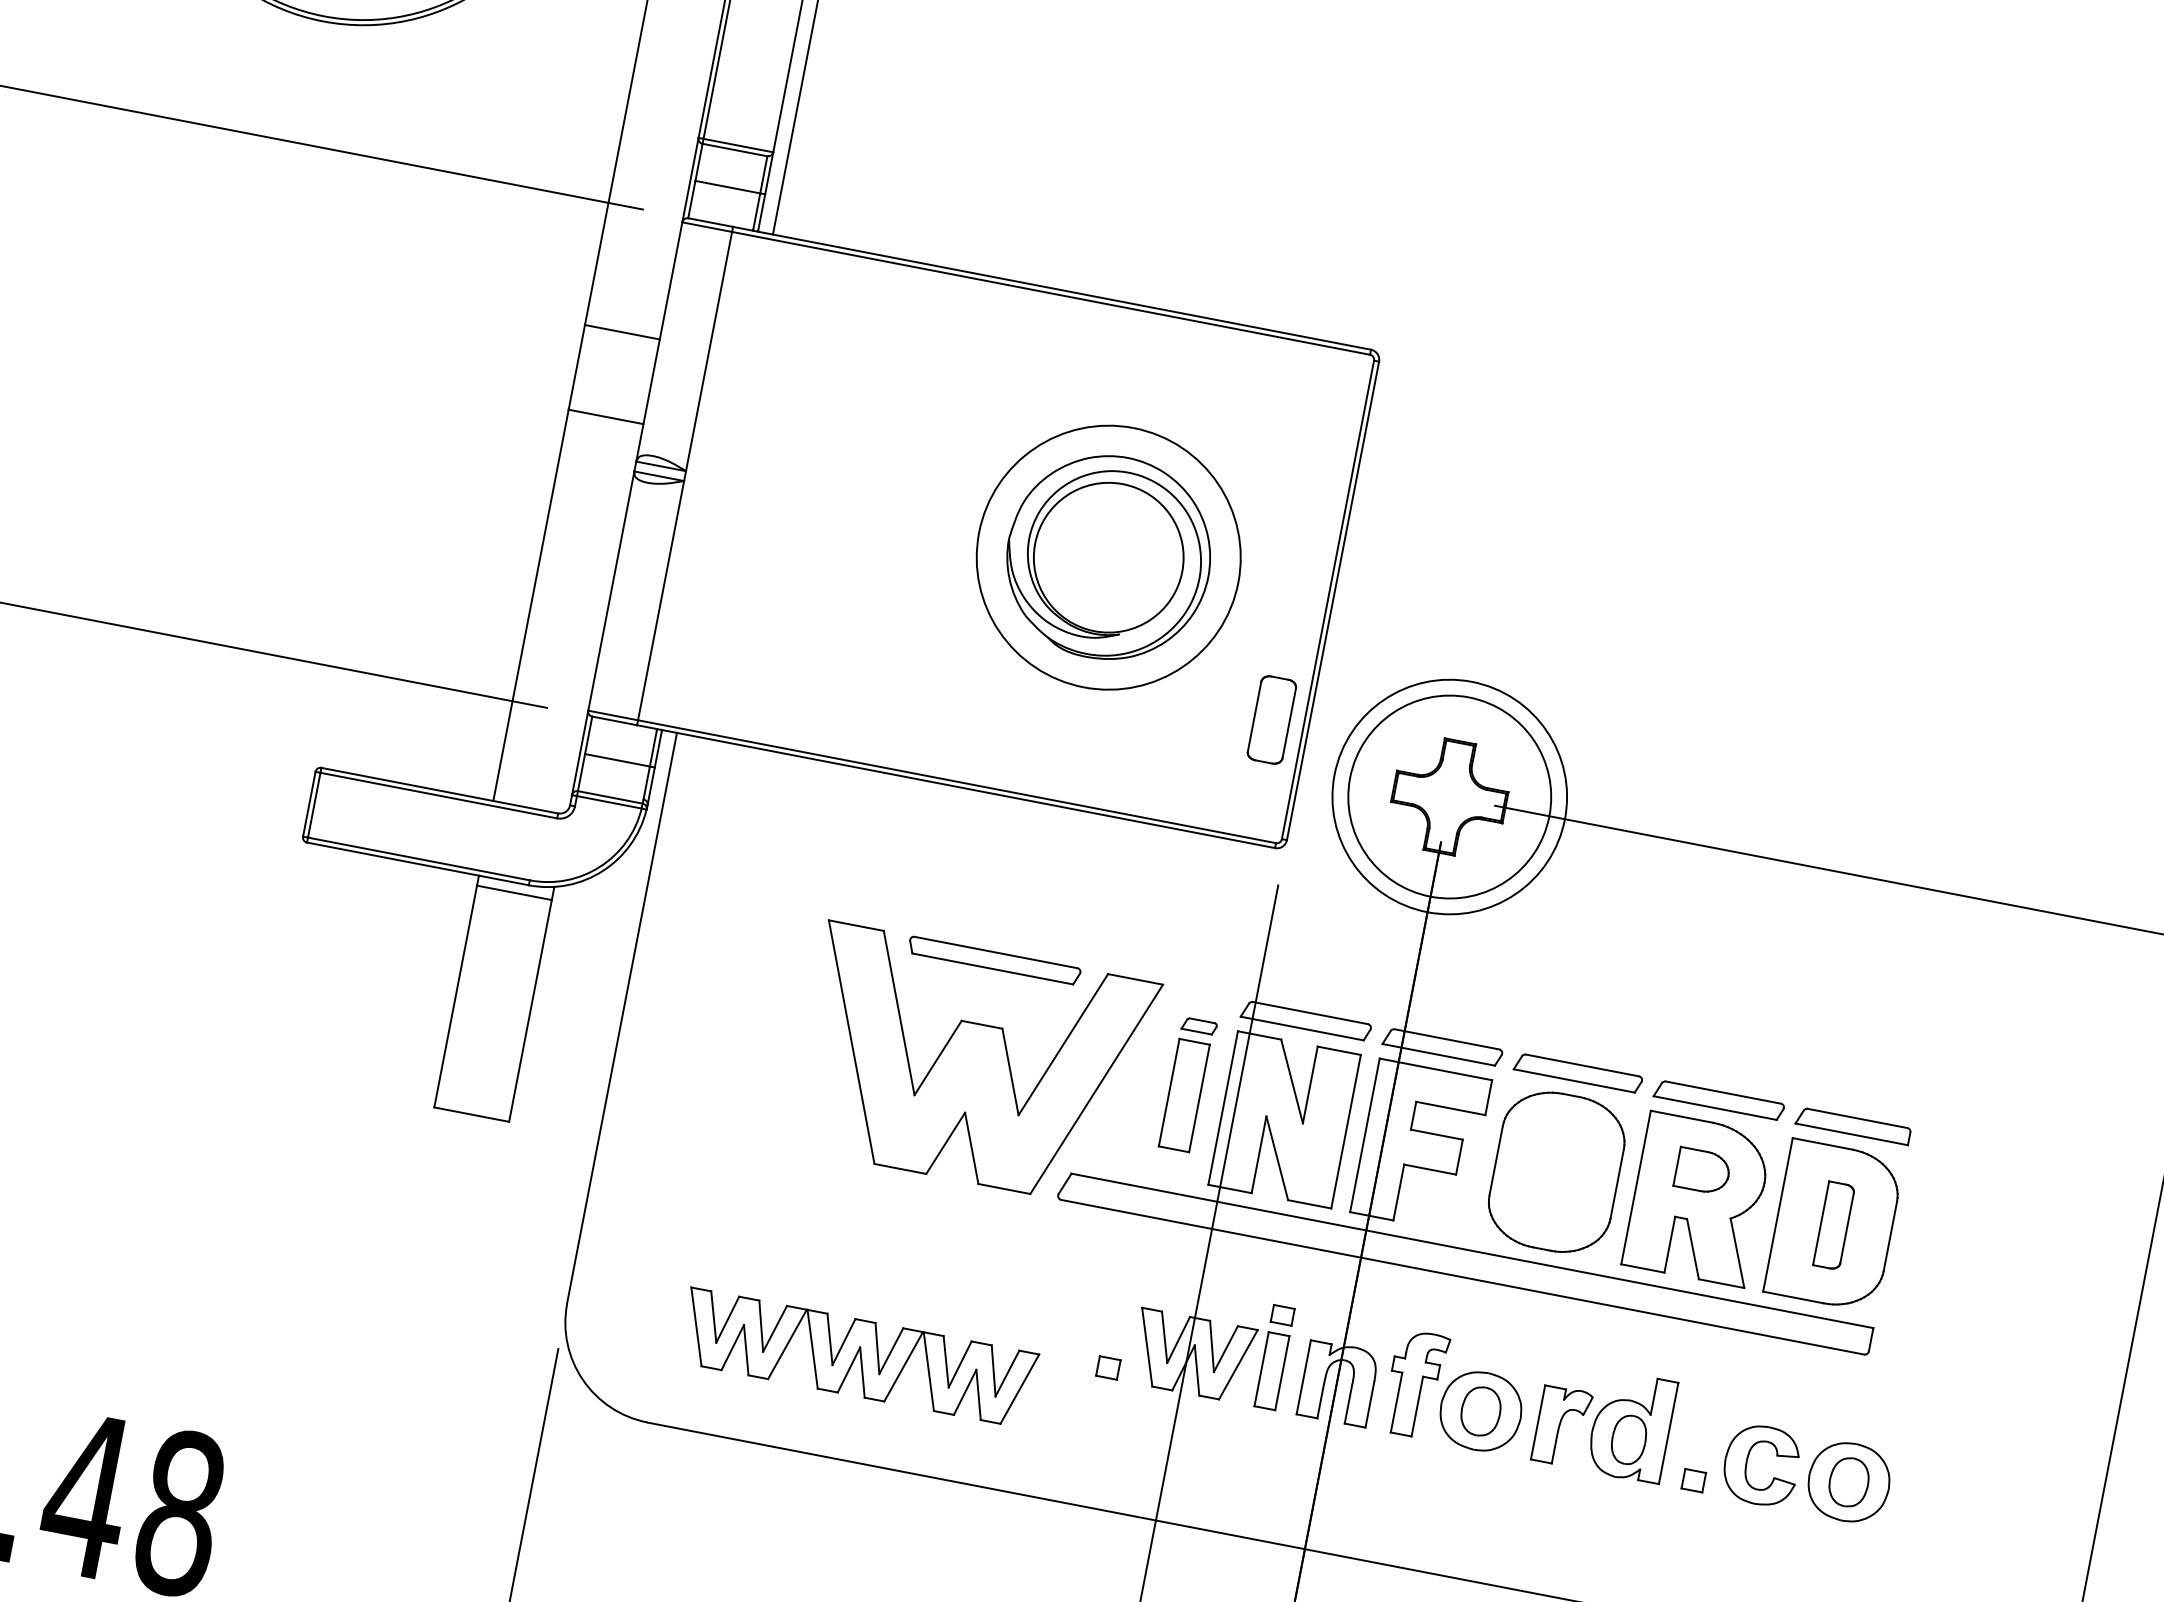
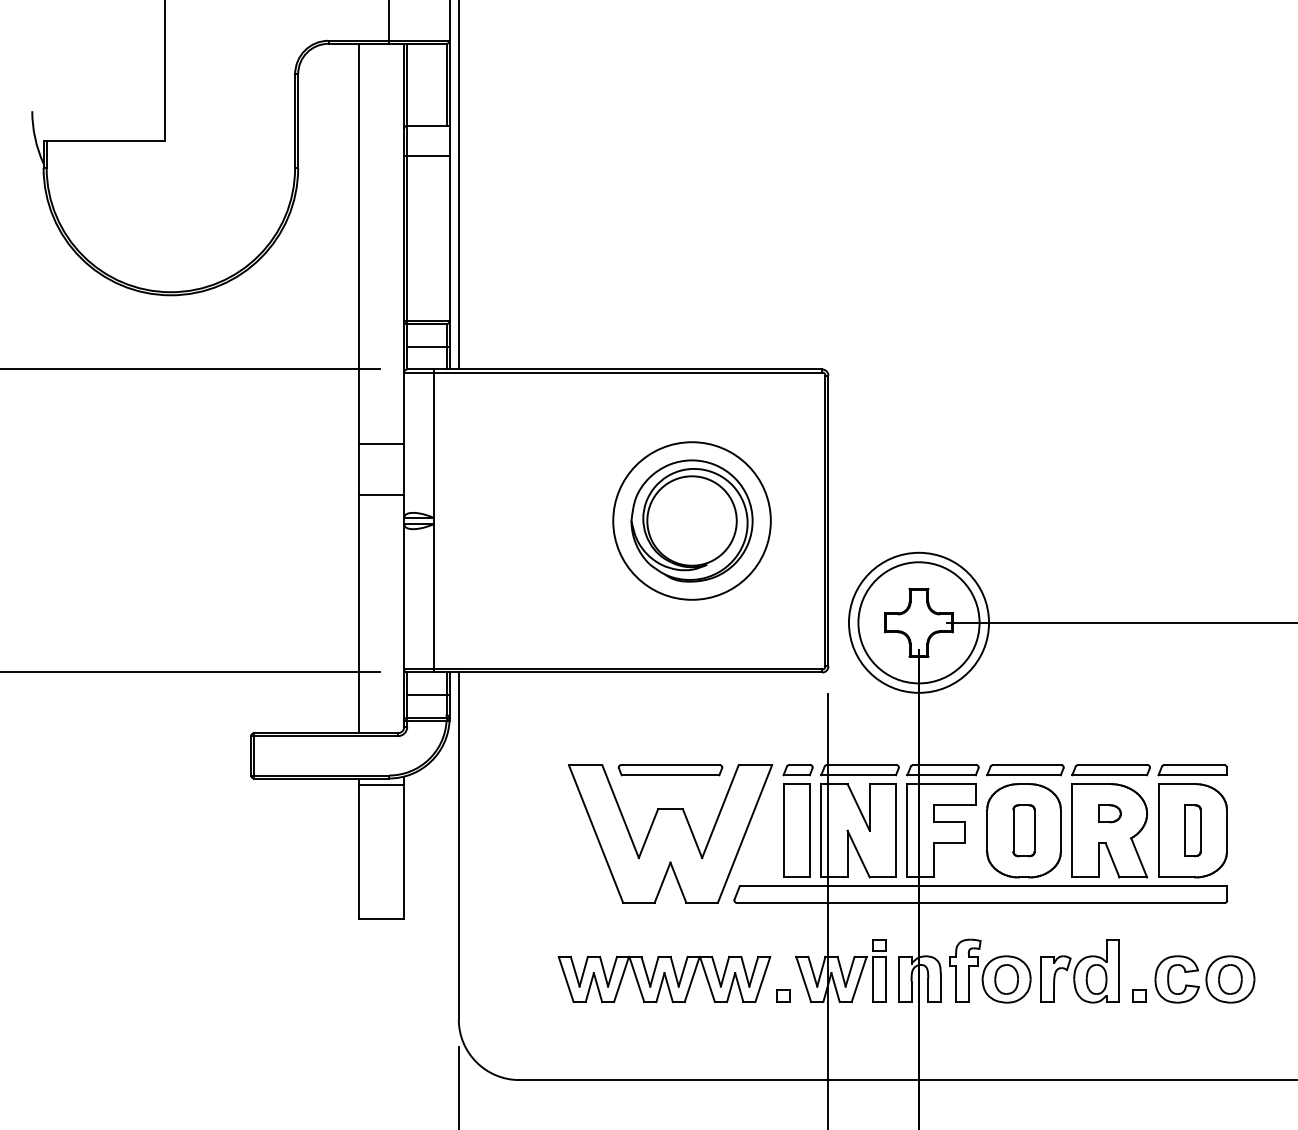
part: (1271, 719) -> (1023, 830), moved
part: (1187, 1083) -> (797, 820), size x1.43
part: (1702, 1170) -> (1109, 813), size x0.71
part: (858, 1358) -> (664, 979), moved

